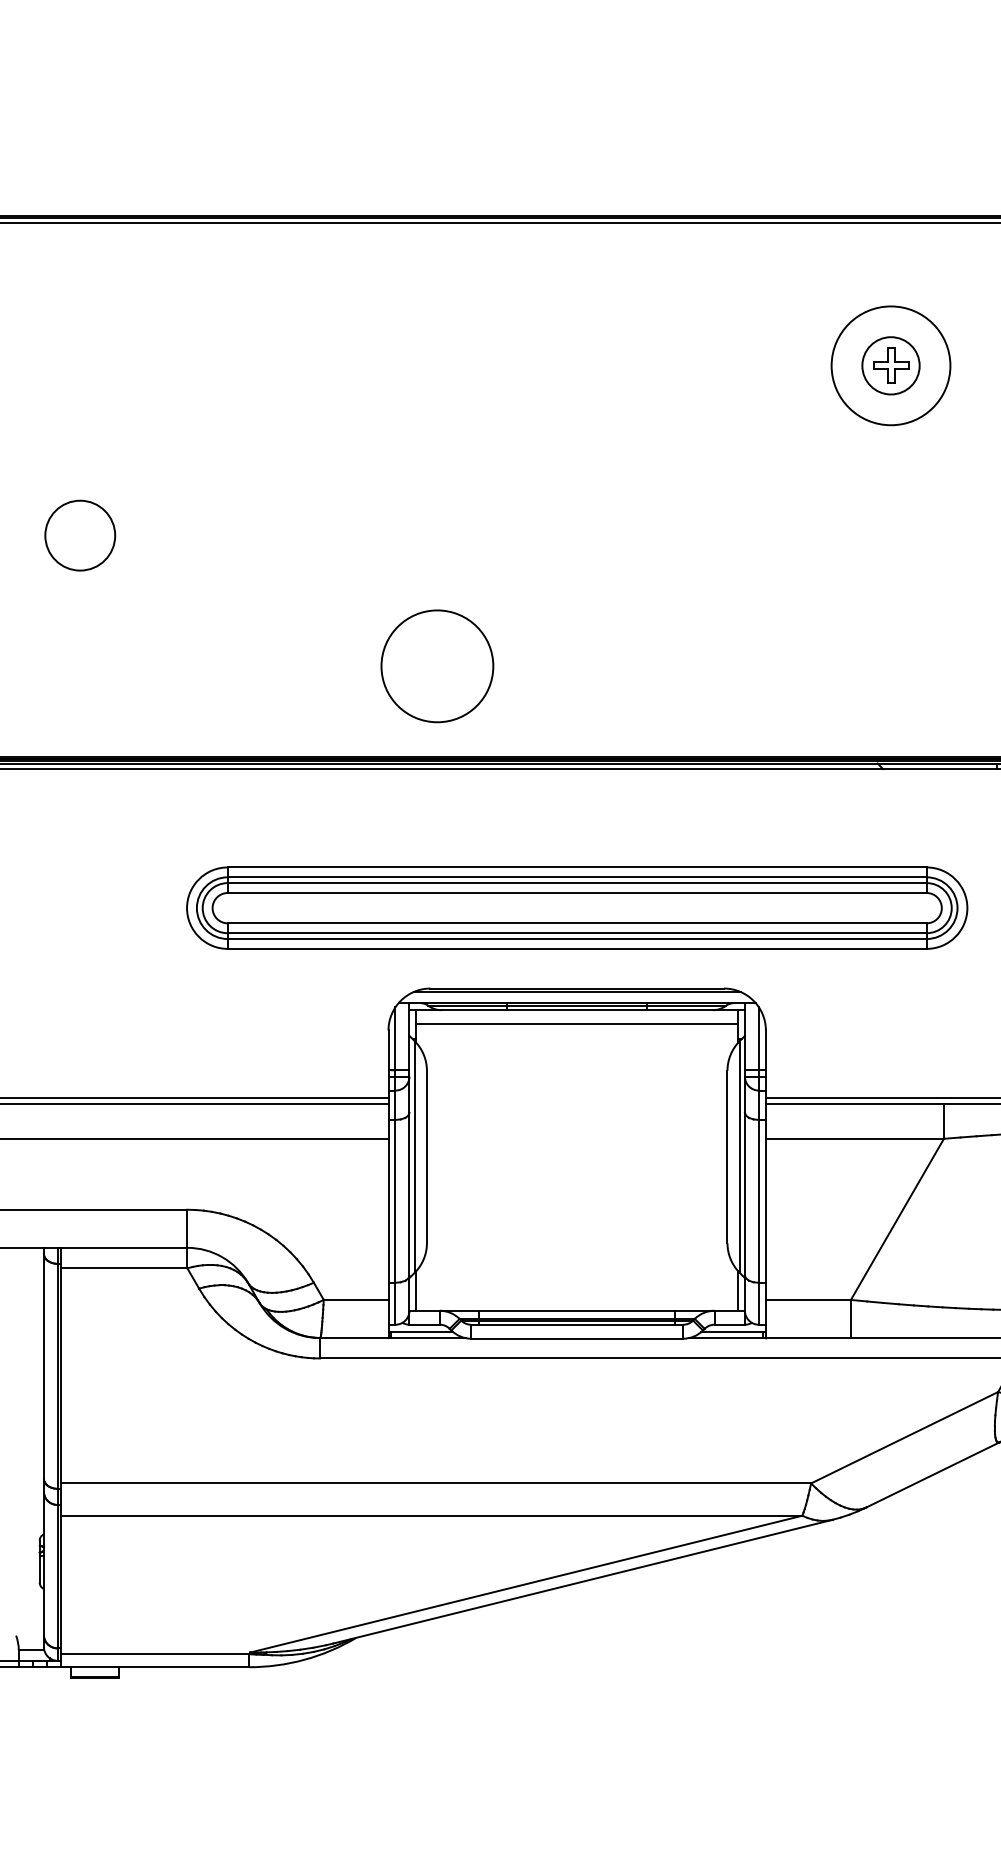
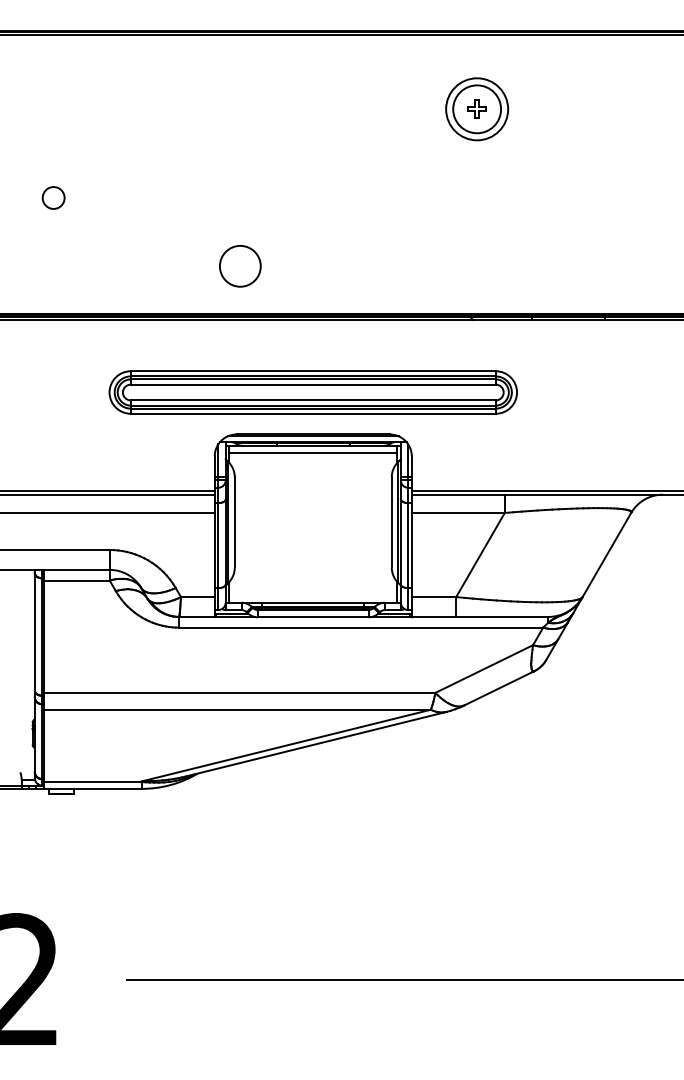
circle: (891, 366) -> (477, 109), size x1.6
circle: (79, 534) -> (53, 197), size x0.6
circle: (437, 666) -> (240, 266), size x0.7

